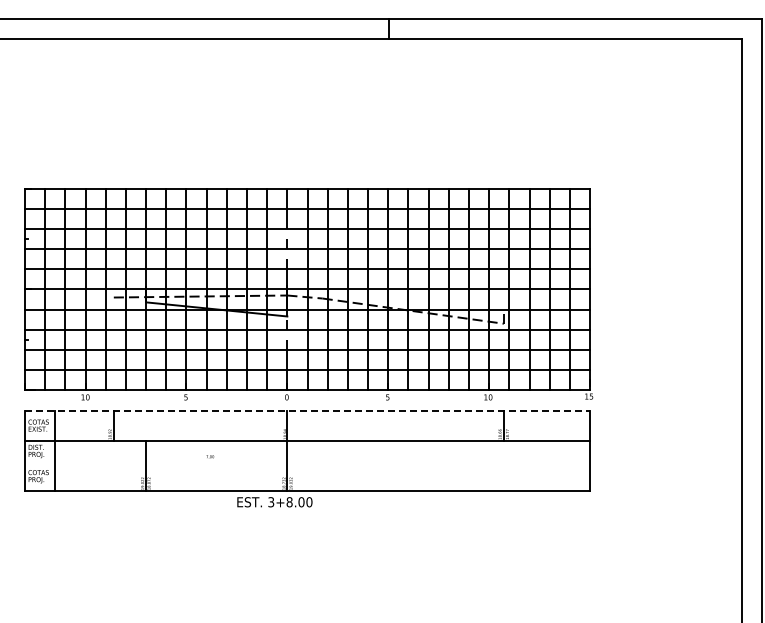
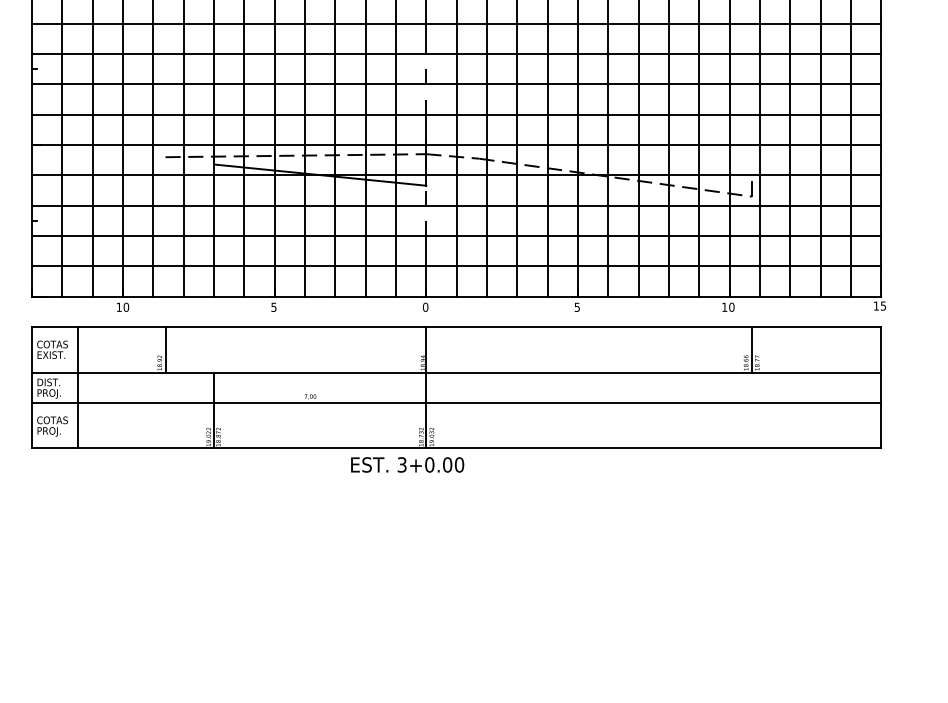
line: (307, 410) -> (456, 327), dashed -> solid
line: (307, 460) -> (456, 402), added
text: (289, 502) -> (429, 465), 3+8.00 -> 3+0.00

